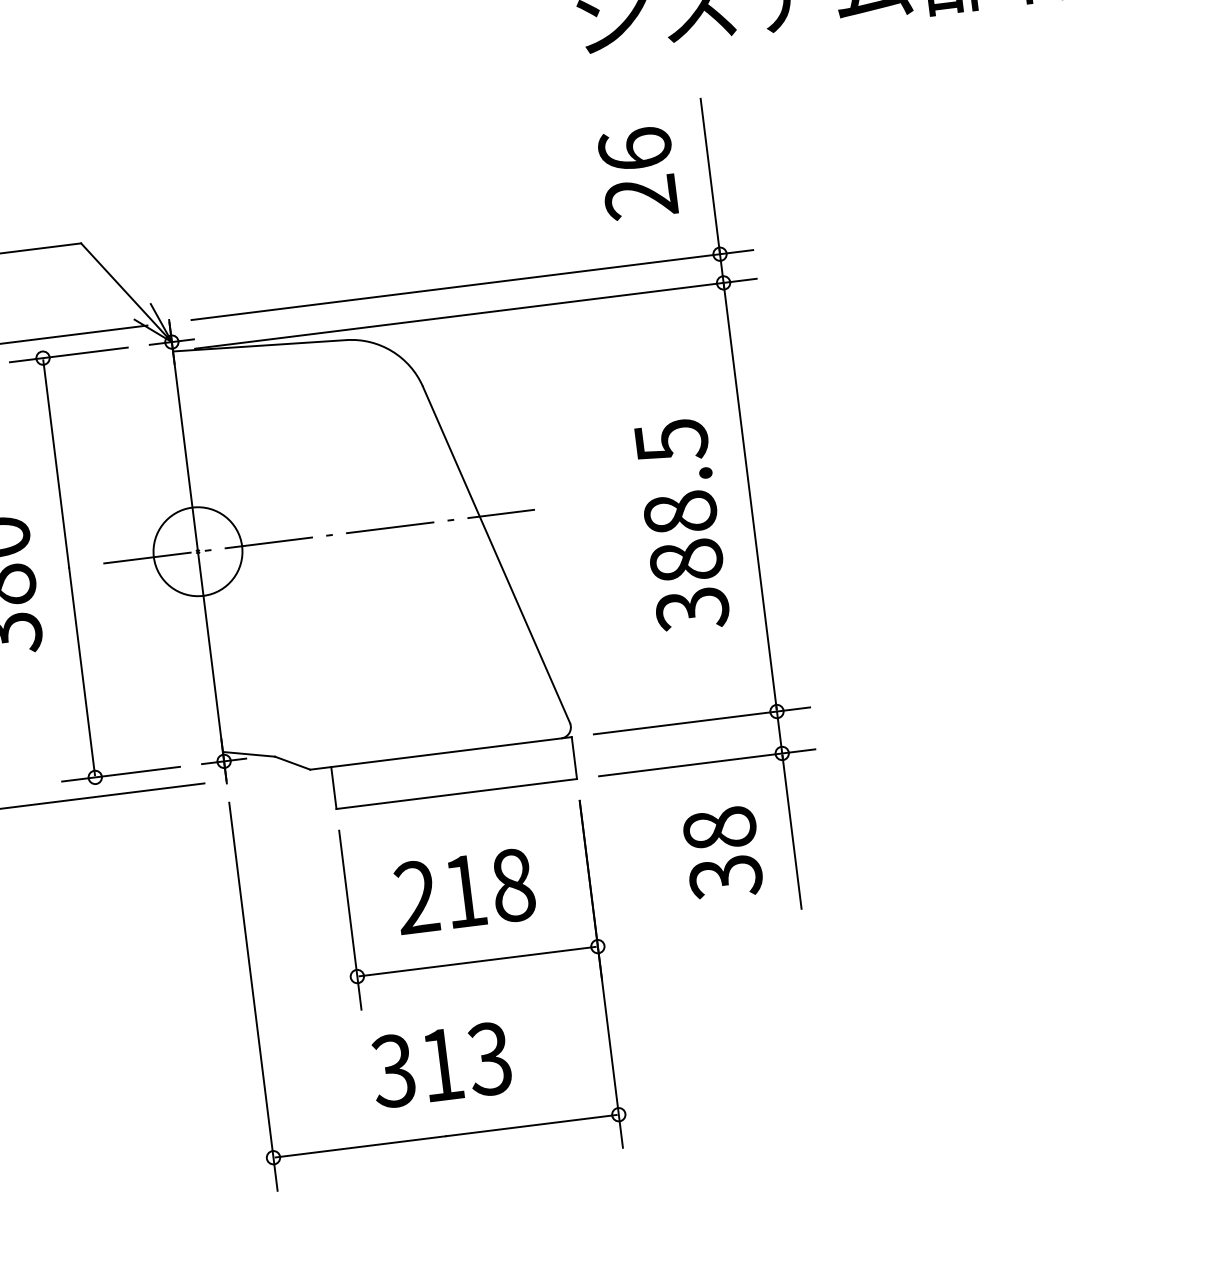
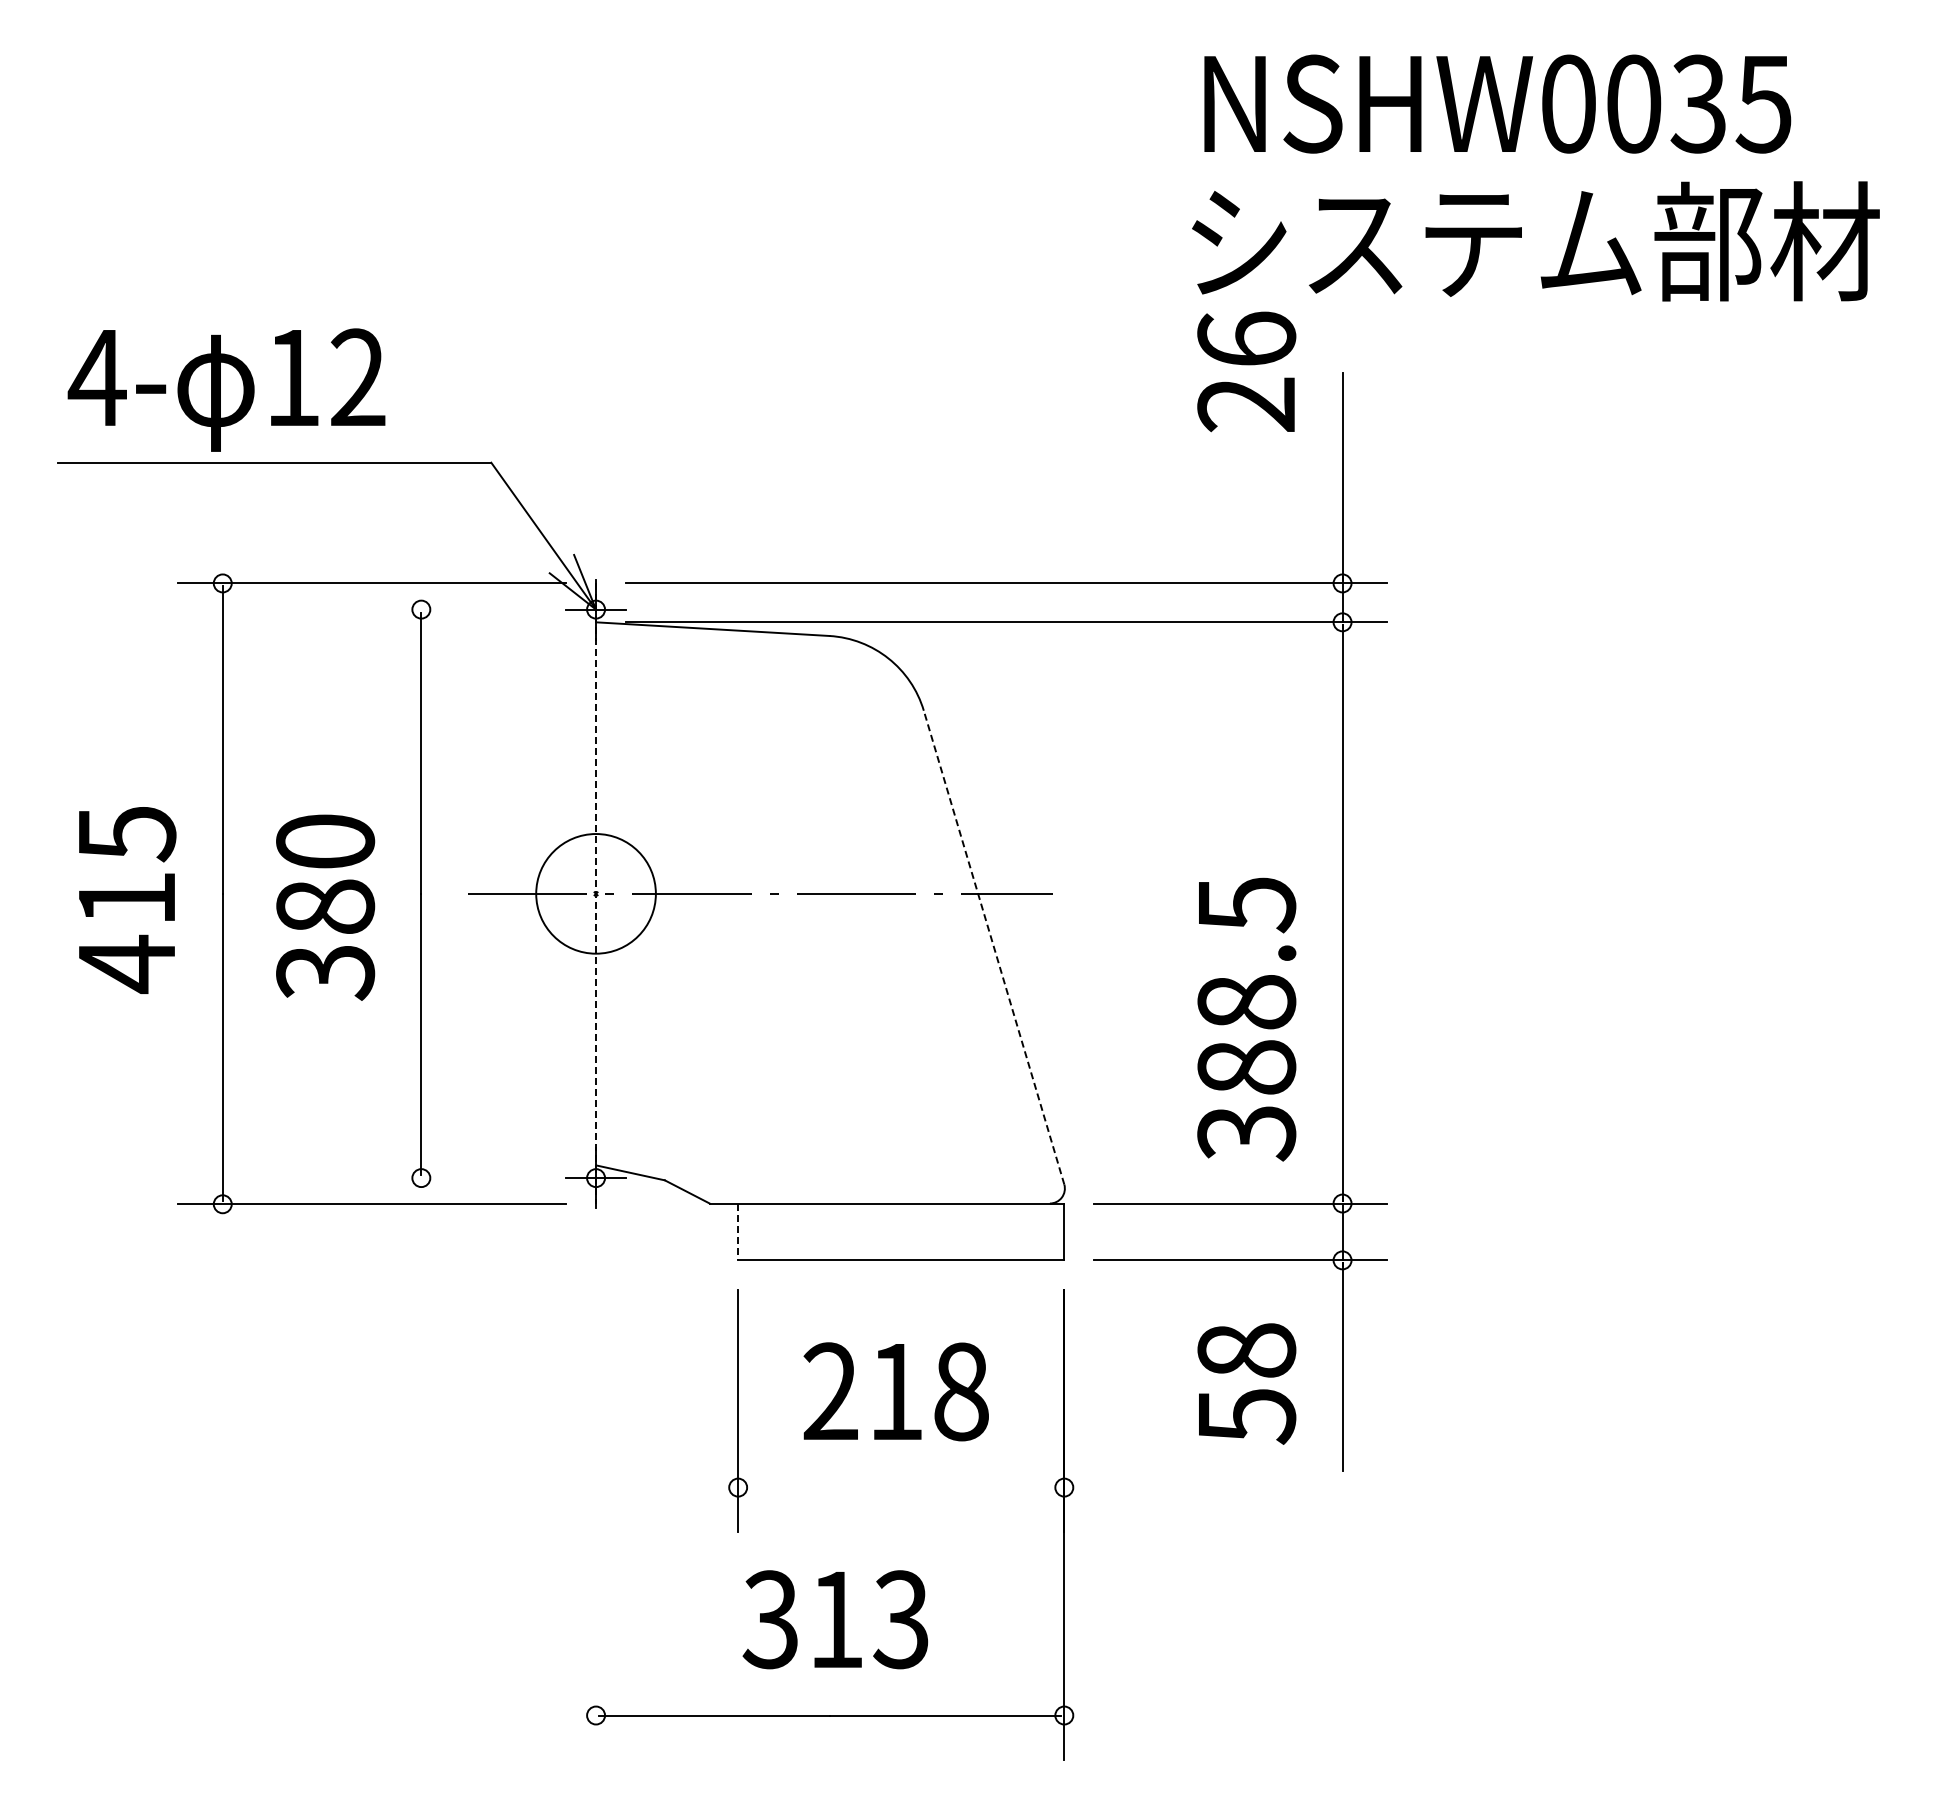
text: (637, 173) -> (1246, 371), moved
line: (68, 354) -> (456, 609), removed
text: (681, 525) -> (1246, 1019), moved
line: (198, 552) -> (596, 894), solid -> dashed
line: (496, 554) -> (993, 947), solid -> dashed
line: (121, 774) -> (456, 1178), removed
line: (334, 788) -> (738, 1232), solid -> dashed
text: (725, 877) -> (1246, 1416), 38 -> 58
line: (477, 961) -> (901, 1487), removed
line: (253, 996) -> (596, 1497), removed

